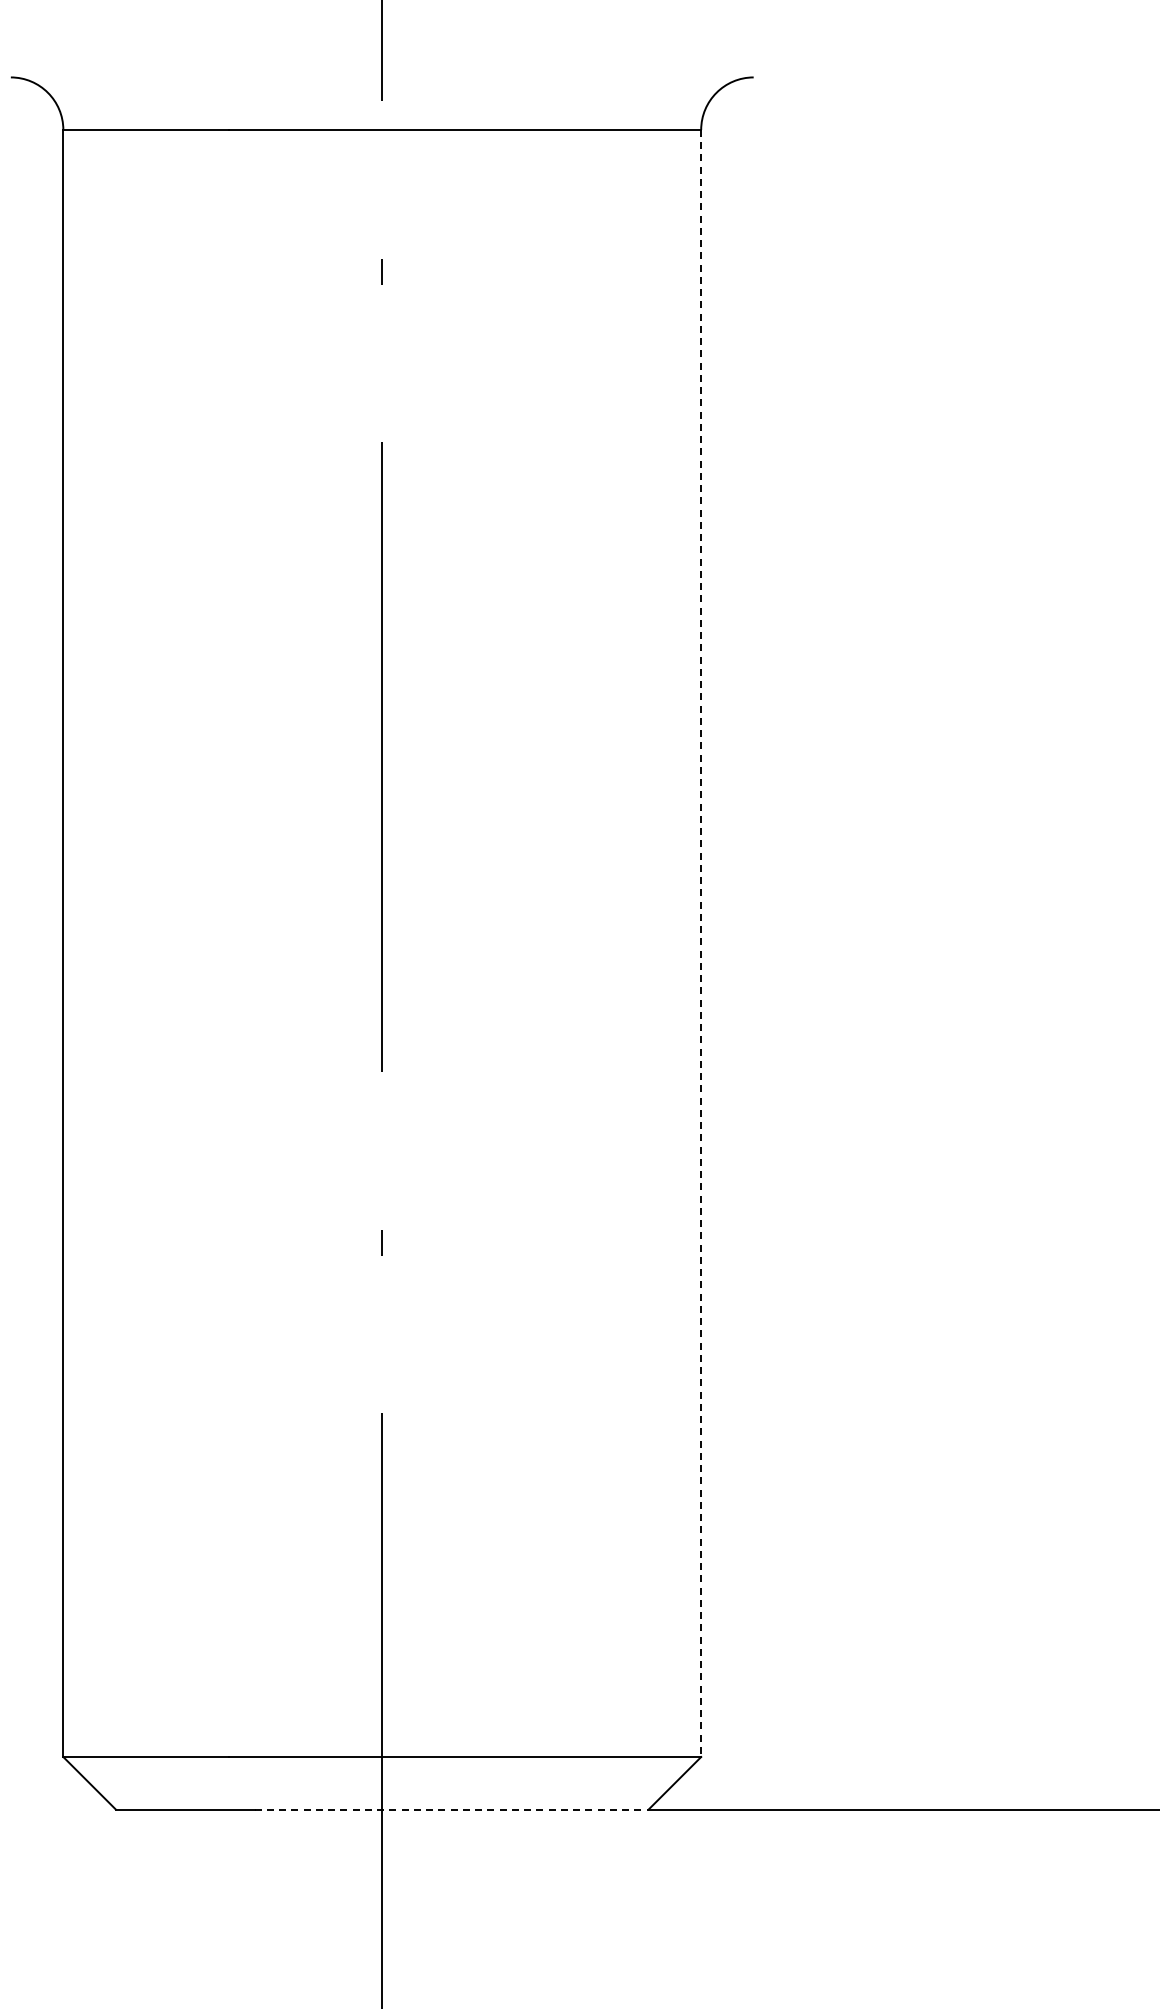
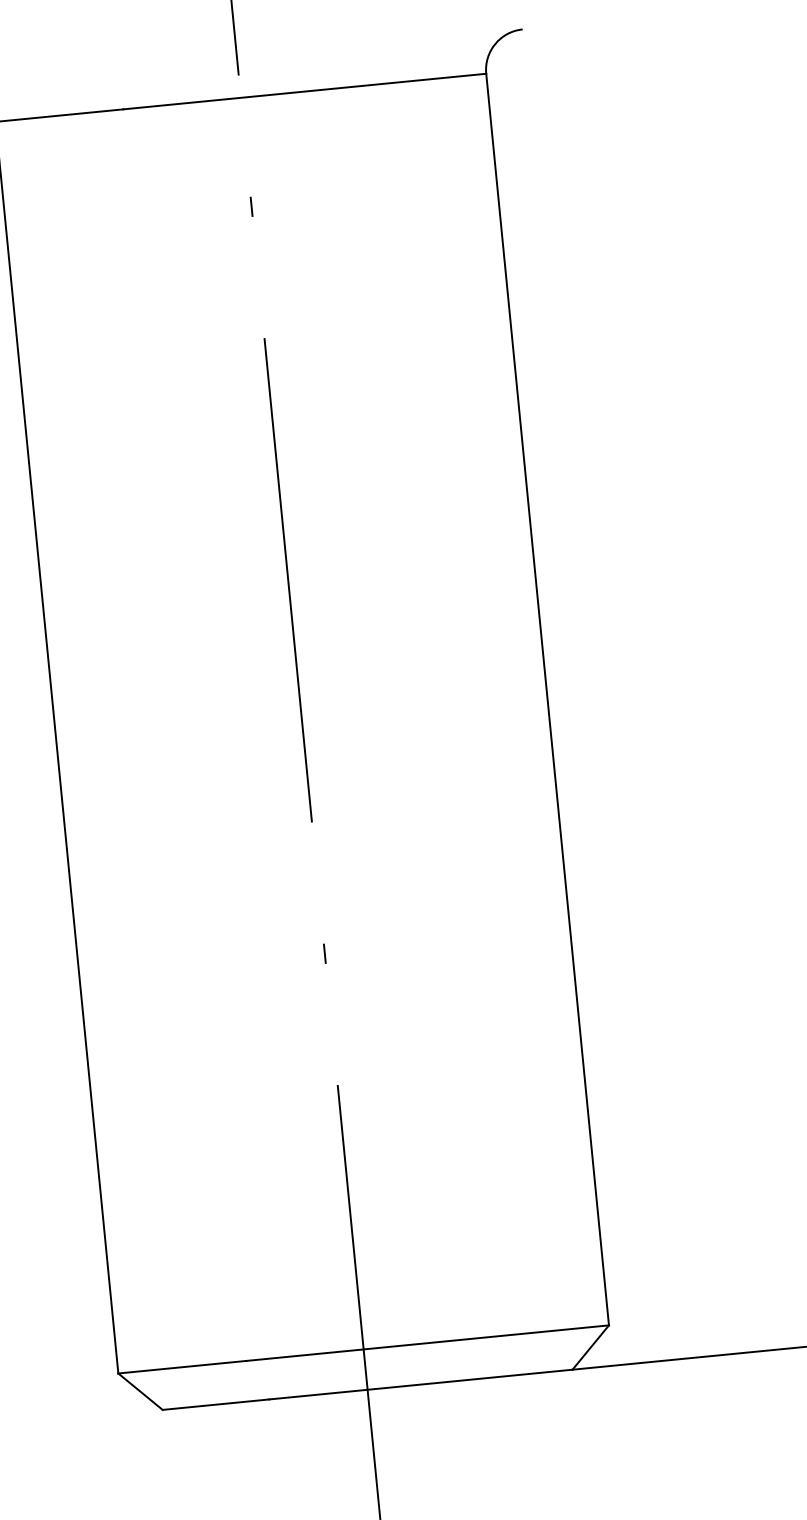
line: (701, 943) -> (547, 699), dashed -> solid
line: (452, 1809) -> (421, 1384), dashed -> solid

